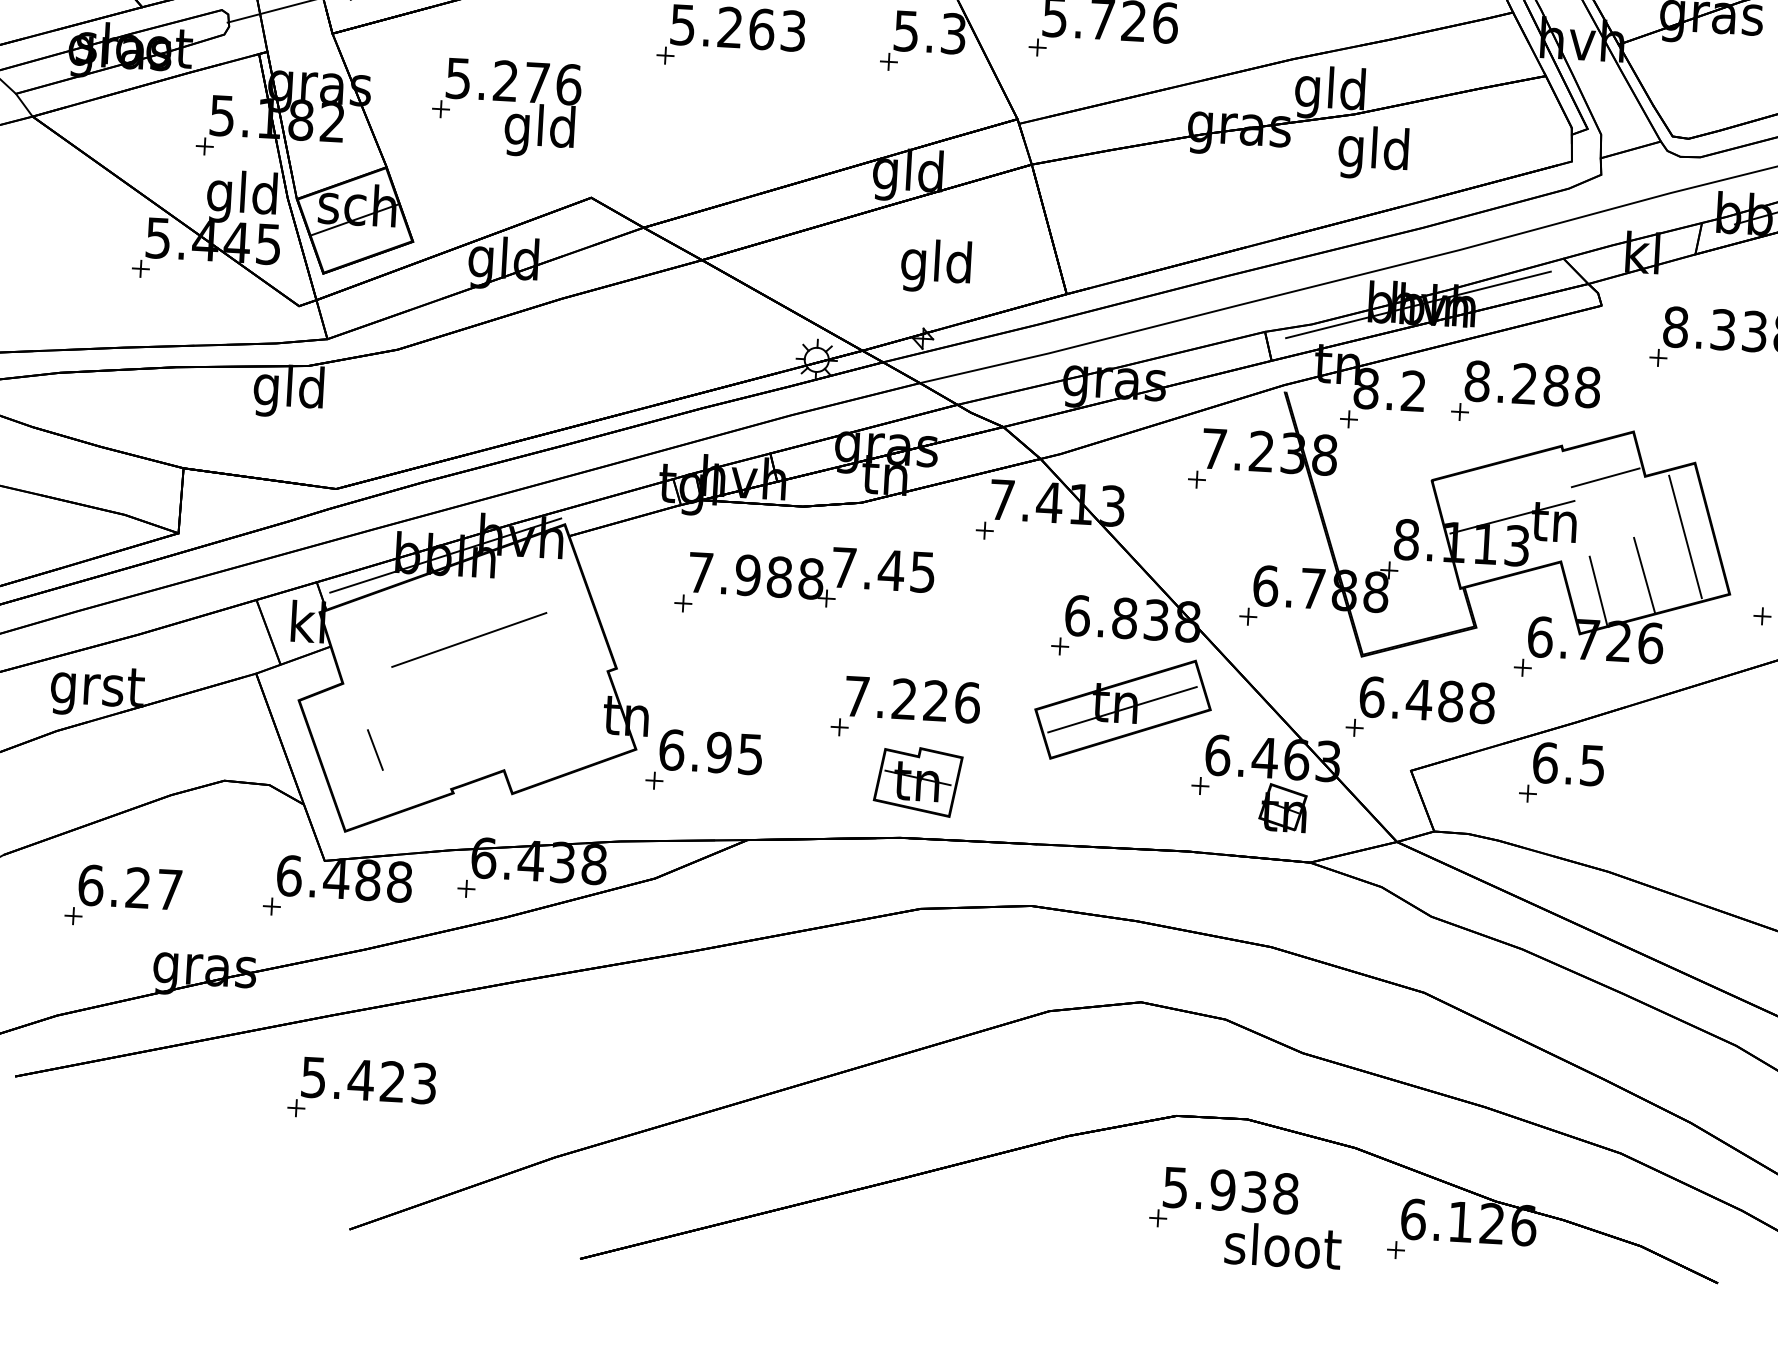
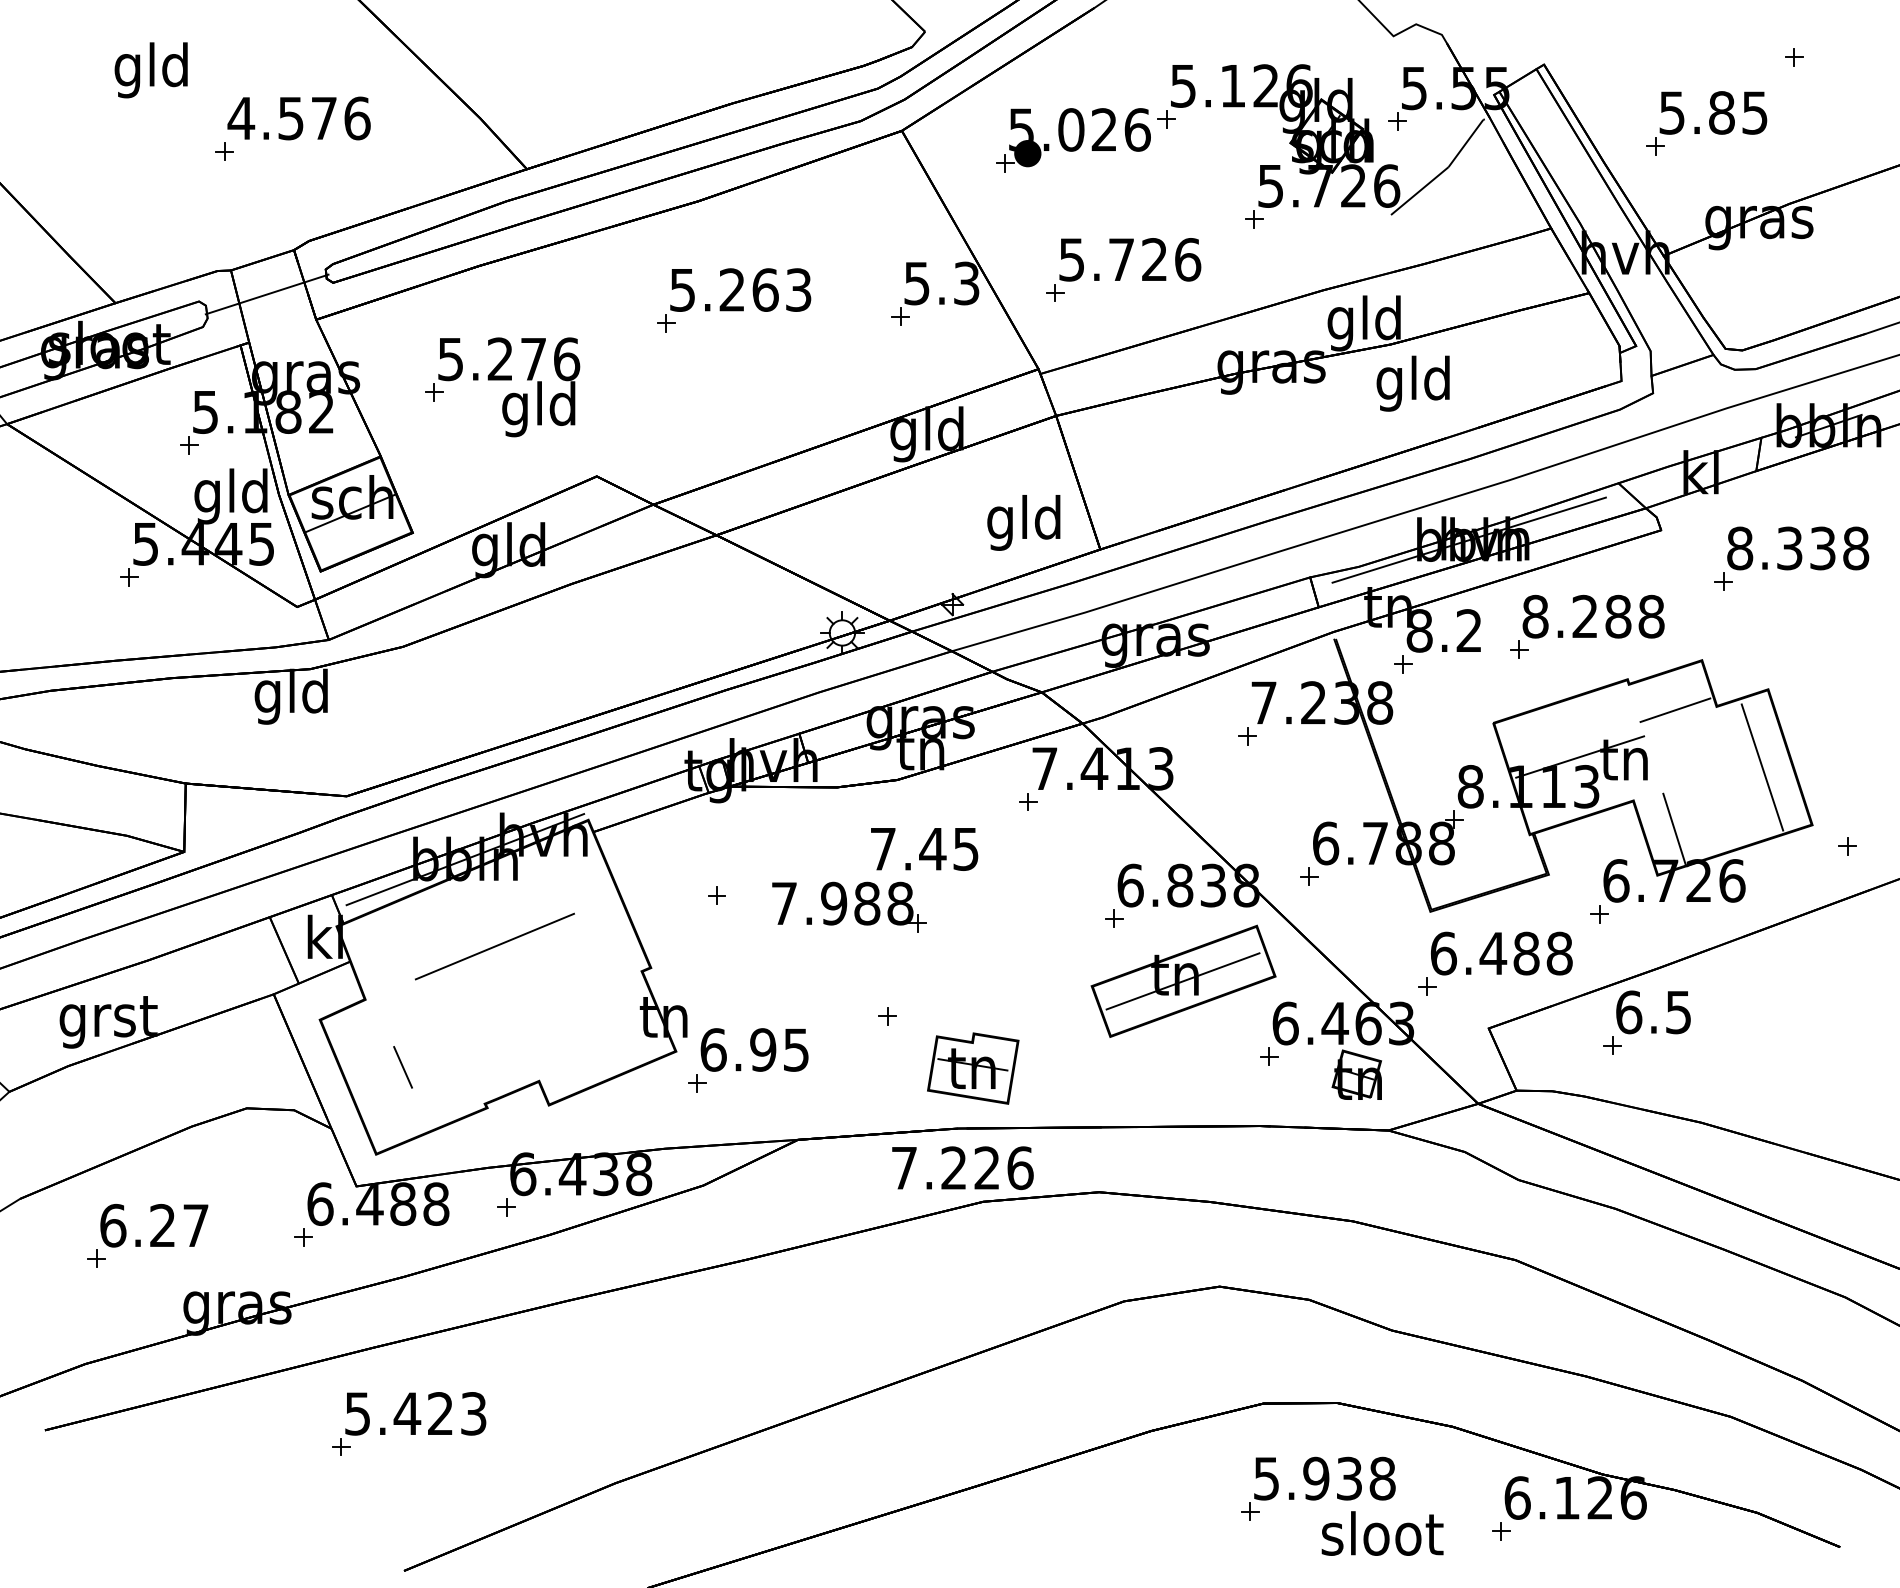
text: (935, 265) -> (1023, 522), moved
line: (1644, 574) -> (1721, 809), removed
part: (762, 578) -> (849, 906), moved
text: (912, 699) -> (962, 1168), moved

